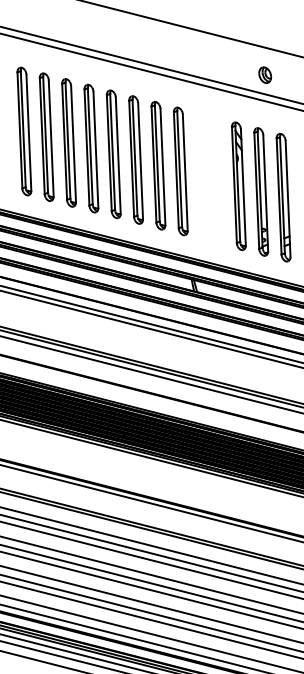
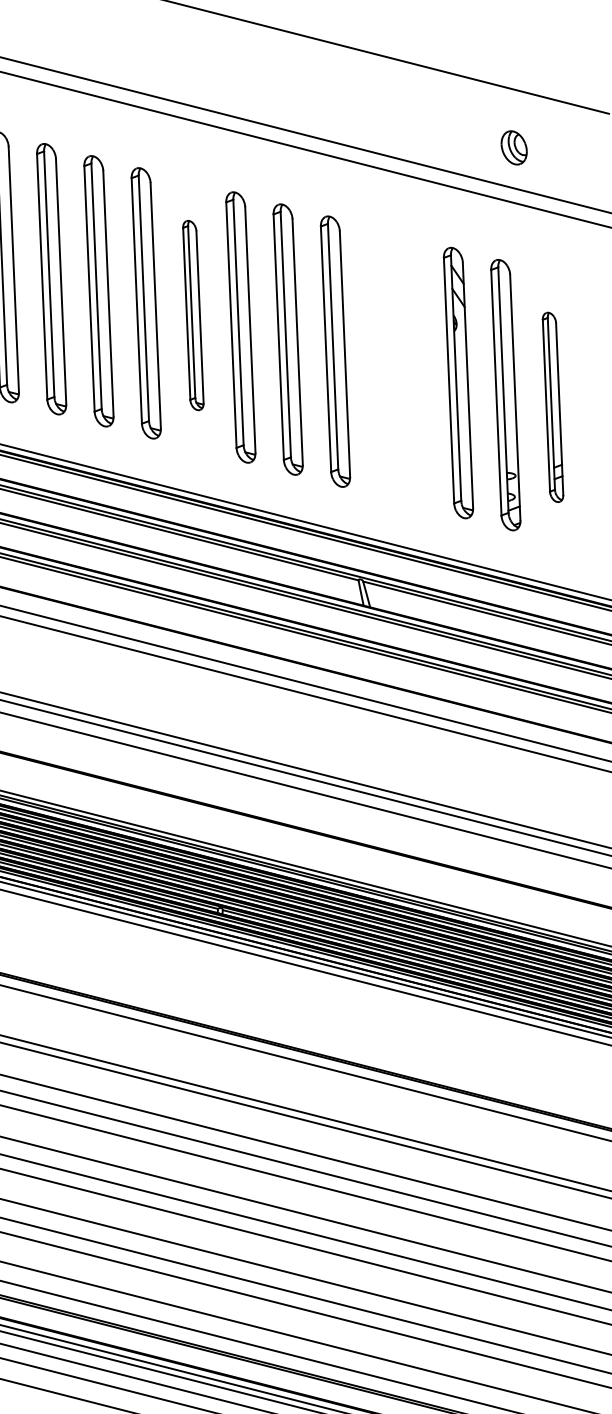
part: (113, 154) -> (192, 315), size x0.7
part: (283, 197) -> (552, 406), size x0.7

